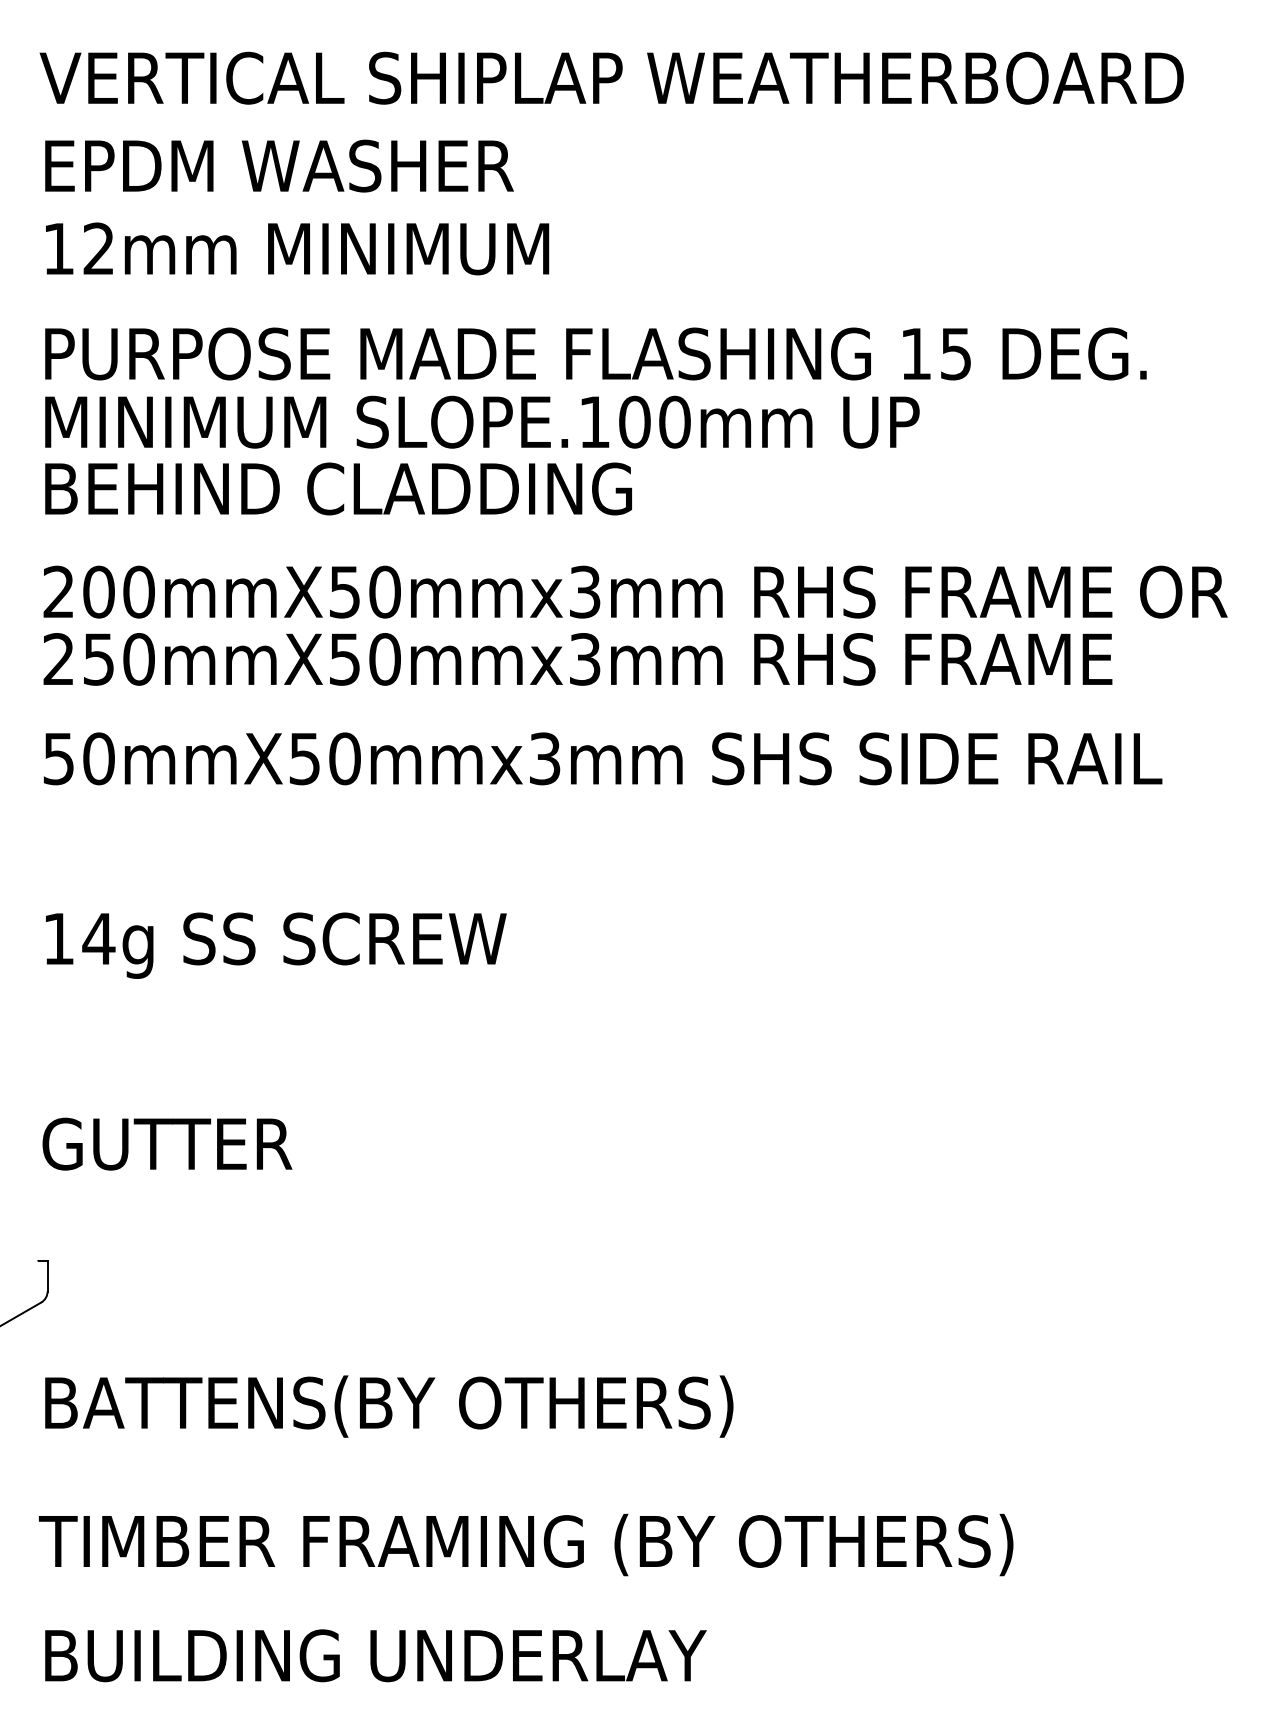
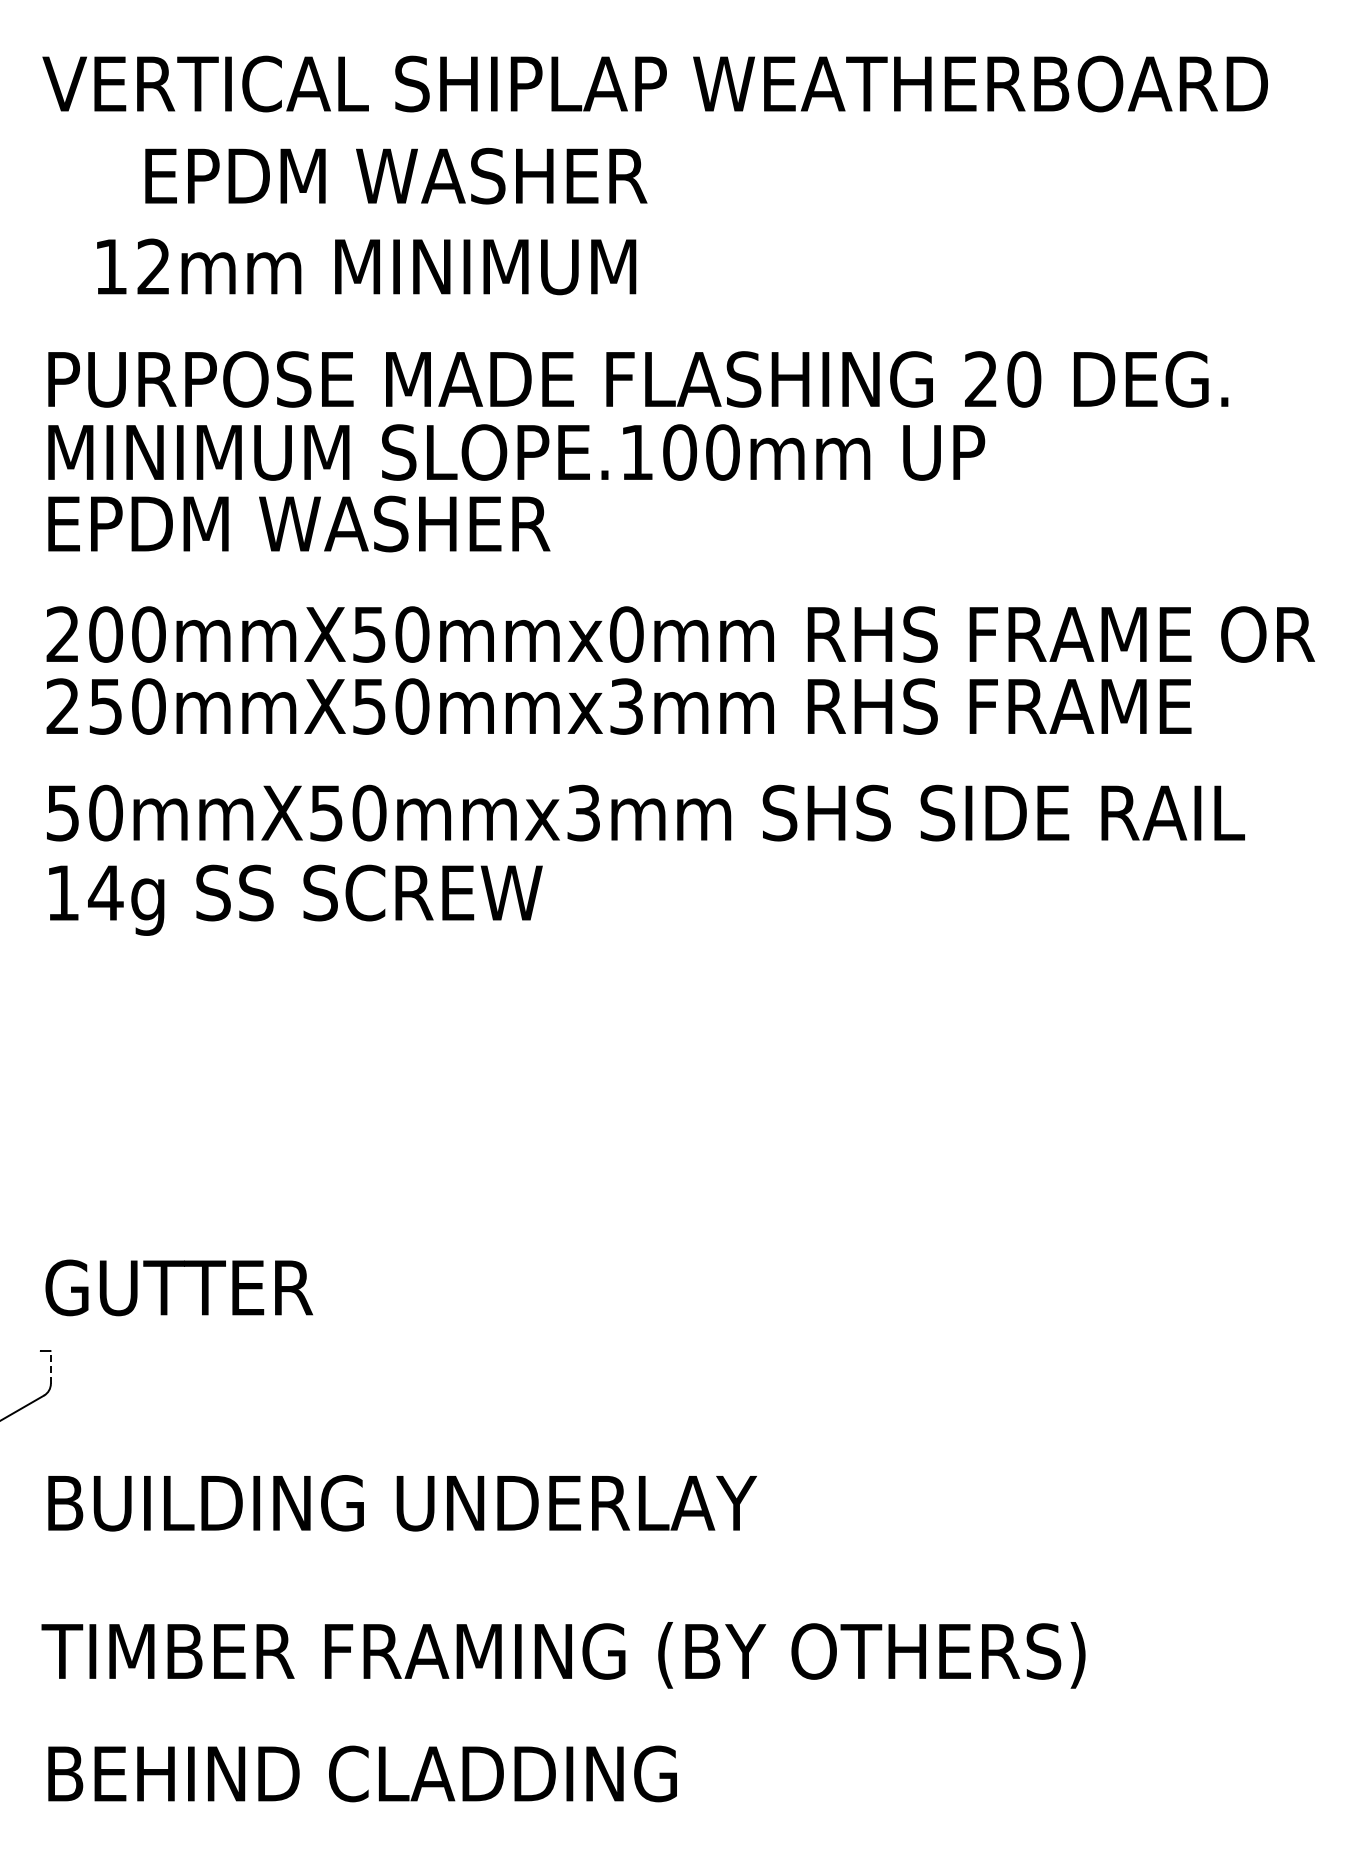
text: (279, 165) -> (396, 175), moved
text: (297, 248) -> (366, 266), moved
text: (936, 354) -> (1003, 379), 15 -> 20
text: (341, 488) -> (365, 523), BEHIND CLADDING -> EPDM WASHER
text: (584, 592) -> (626, 634), 200mmX50mmx3mm -> 200mmX50mmx0mm
text: (275, 944) -> (295, 899), moved
text: (166, 1143) -> (178, 1287), moved
line: (47, 1276) -> (50, 1367), solid -> dashed
text: (407, 1406) -> (436, 1506), BATTENS(BY OTHERS) -> BUILDING UNDERLAY
text: (397, 1655) -> (425, 1773), BUILDING UNDERLAY -> BEHIND CLADDING

